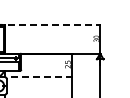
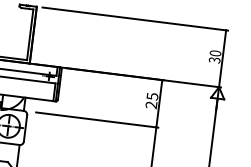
line: (54, 25) -> (135, 19), dashed -> solid
line: (41, 77) -> (96, 120), dashed -> solid

